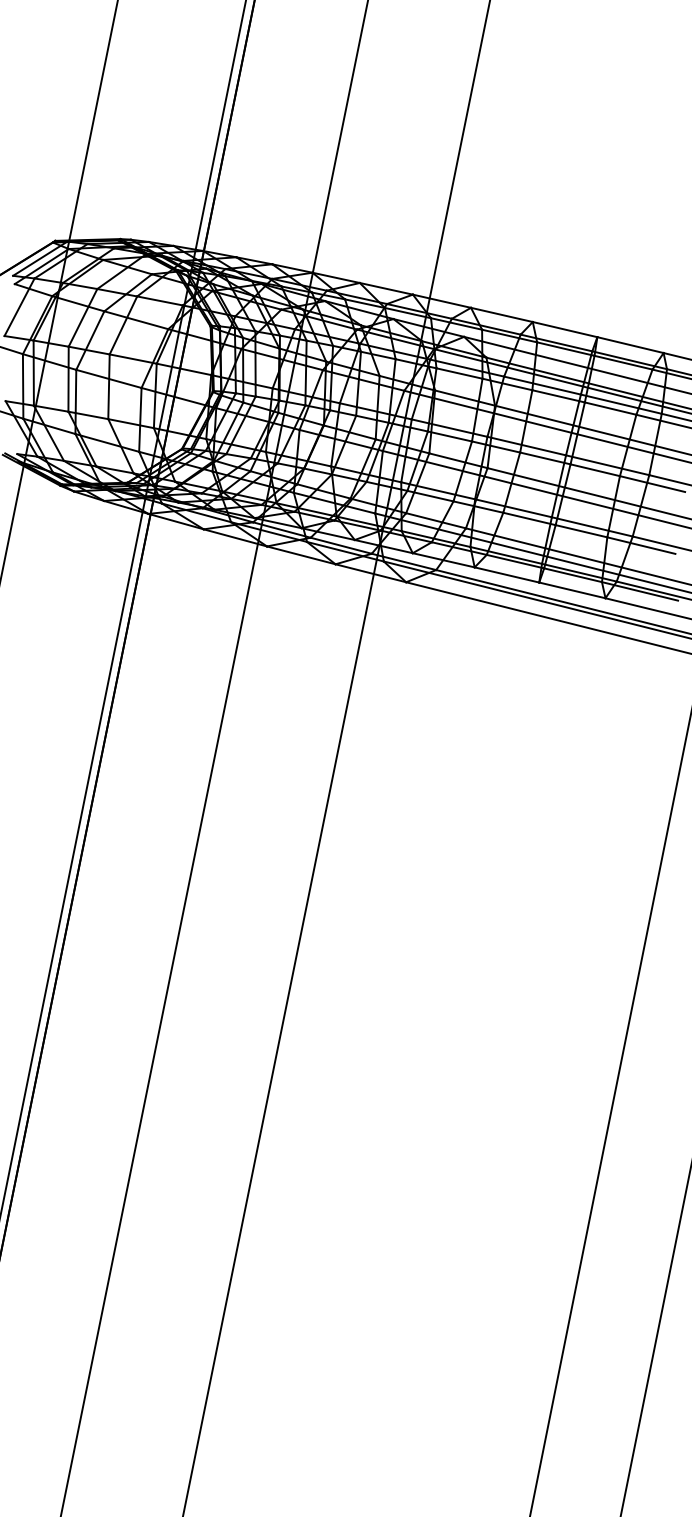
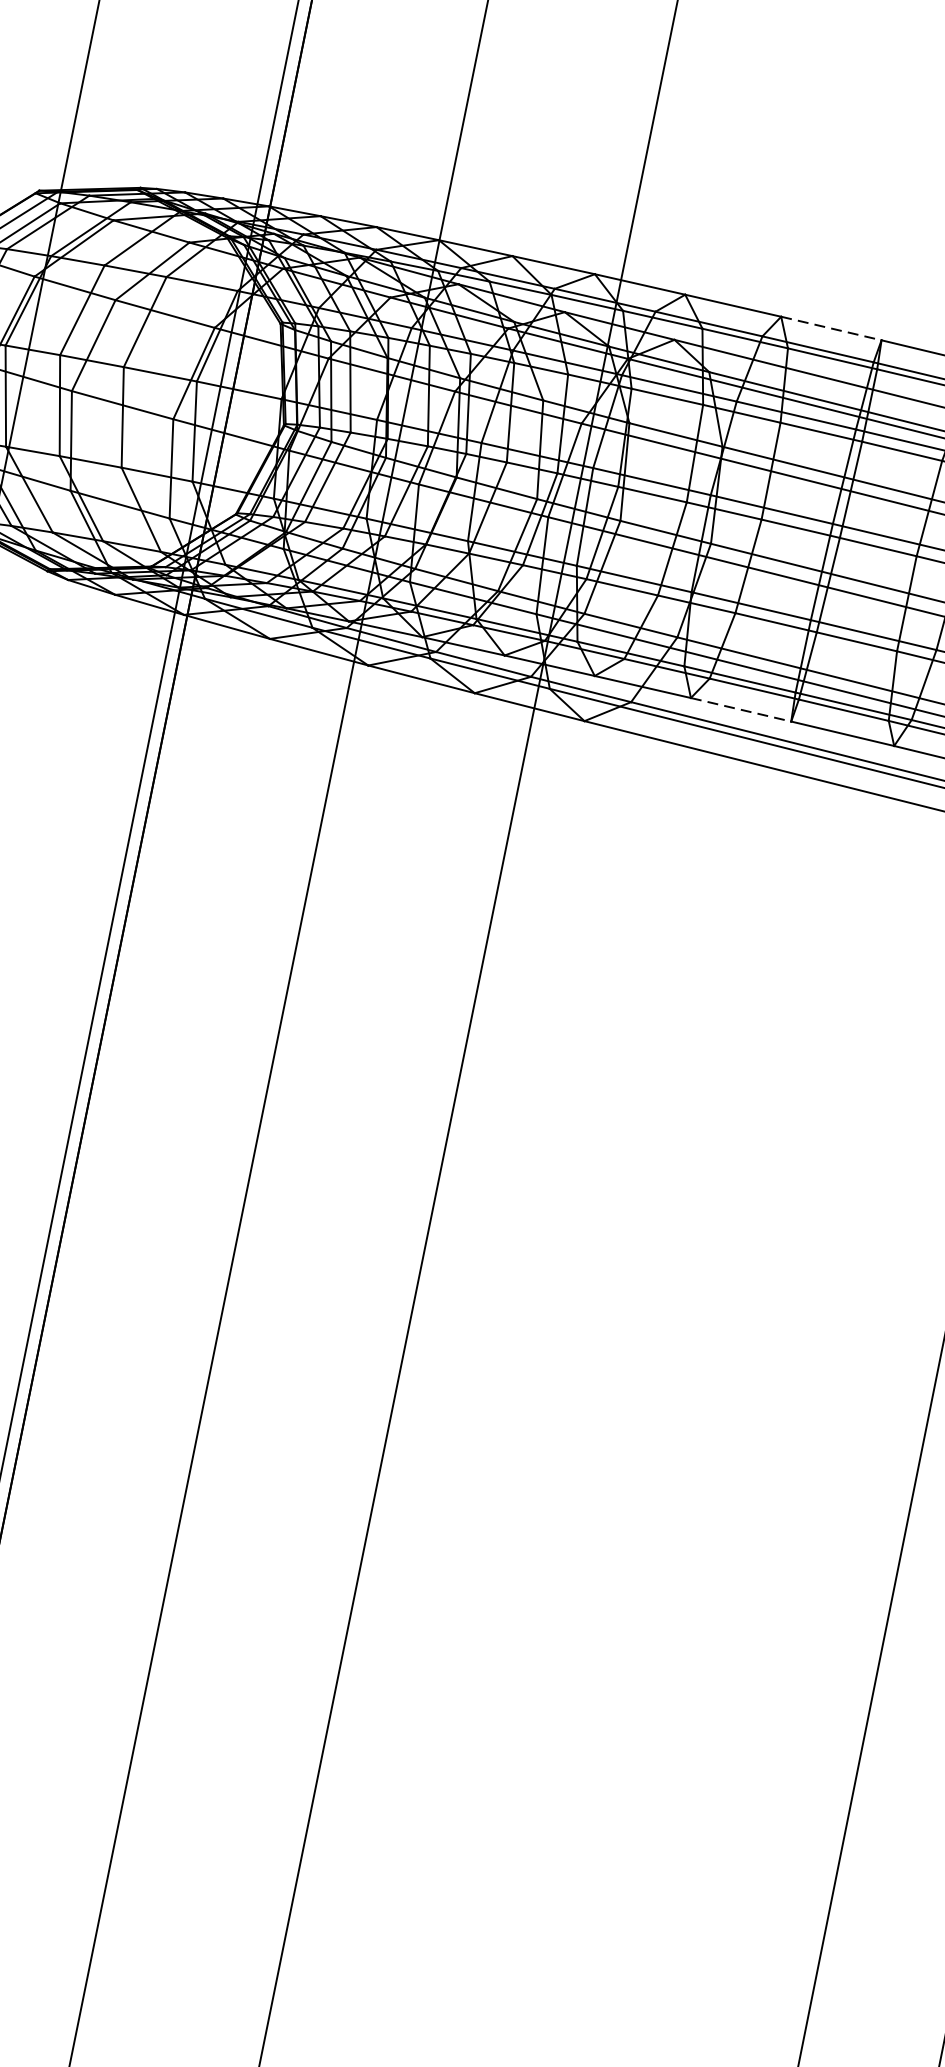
line: (565, 329) -> (832, 328), solid -> dashed
line: (507, 575) -> (741, 710), solid -> dashed

